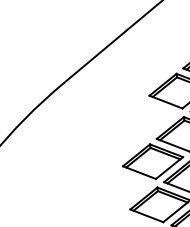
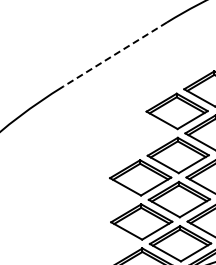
line: (110, 43) -> (115, 54), solid -> dashed

